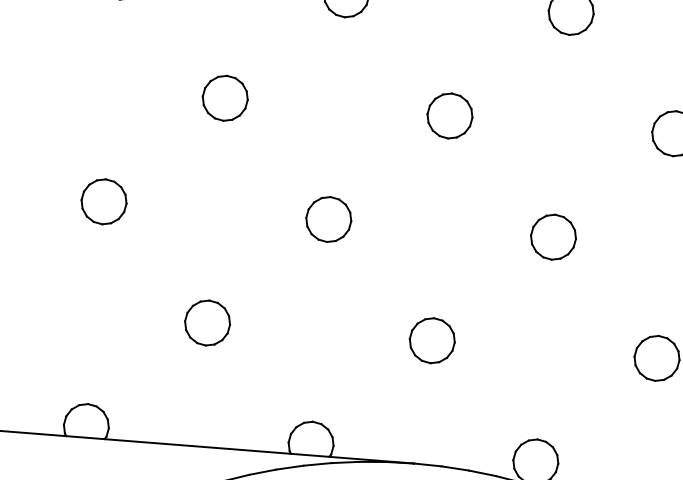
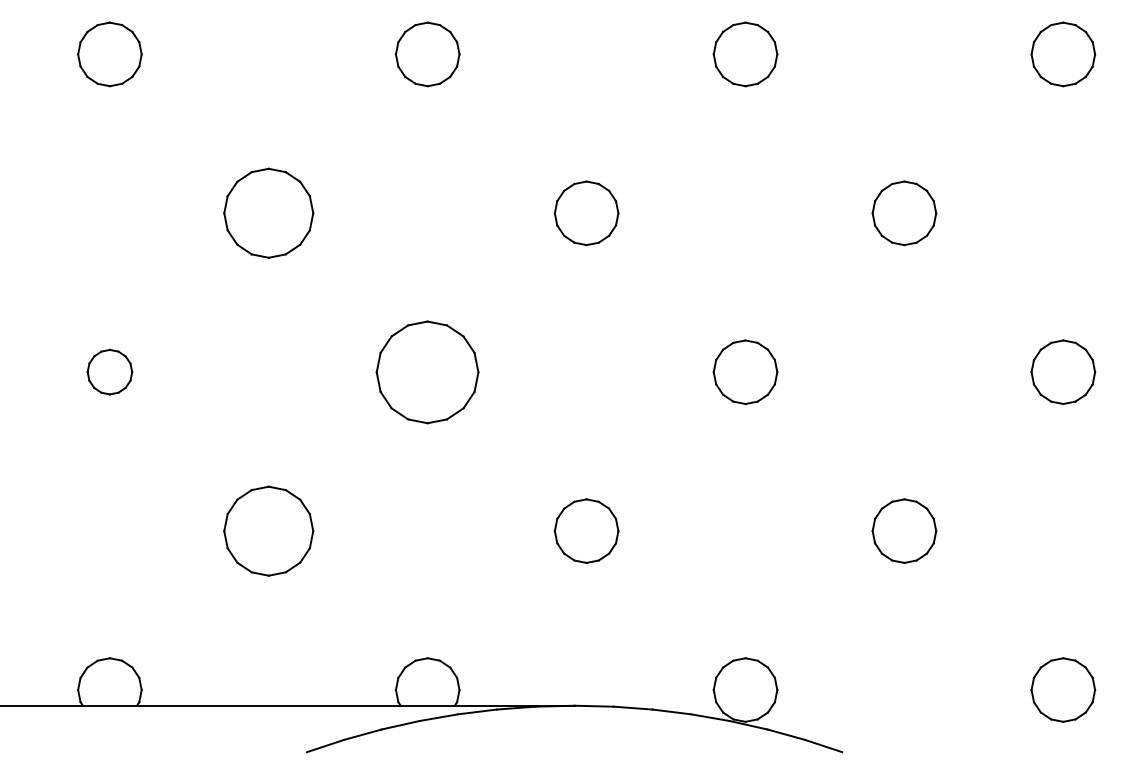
part: (225, 98) -> (268, 213), size x1.4
part: (103, 201) -> (109, 371), size x0.7
part: (328, 218) -> (427, 371), size x1.6
part: (207, 322) -> (268, 530), size x1.4

